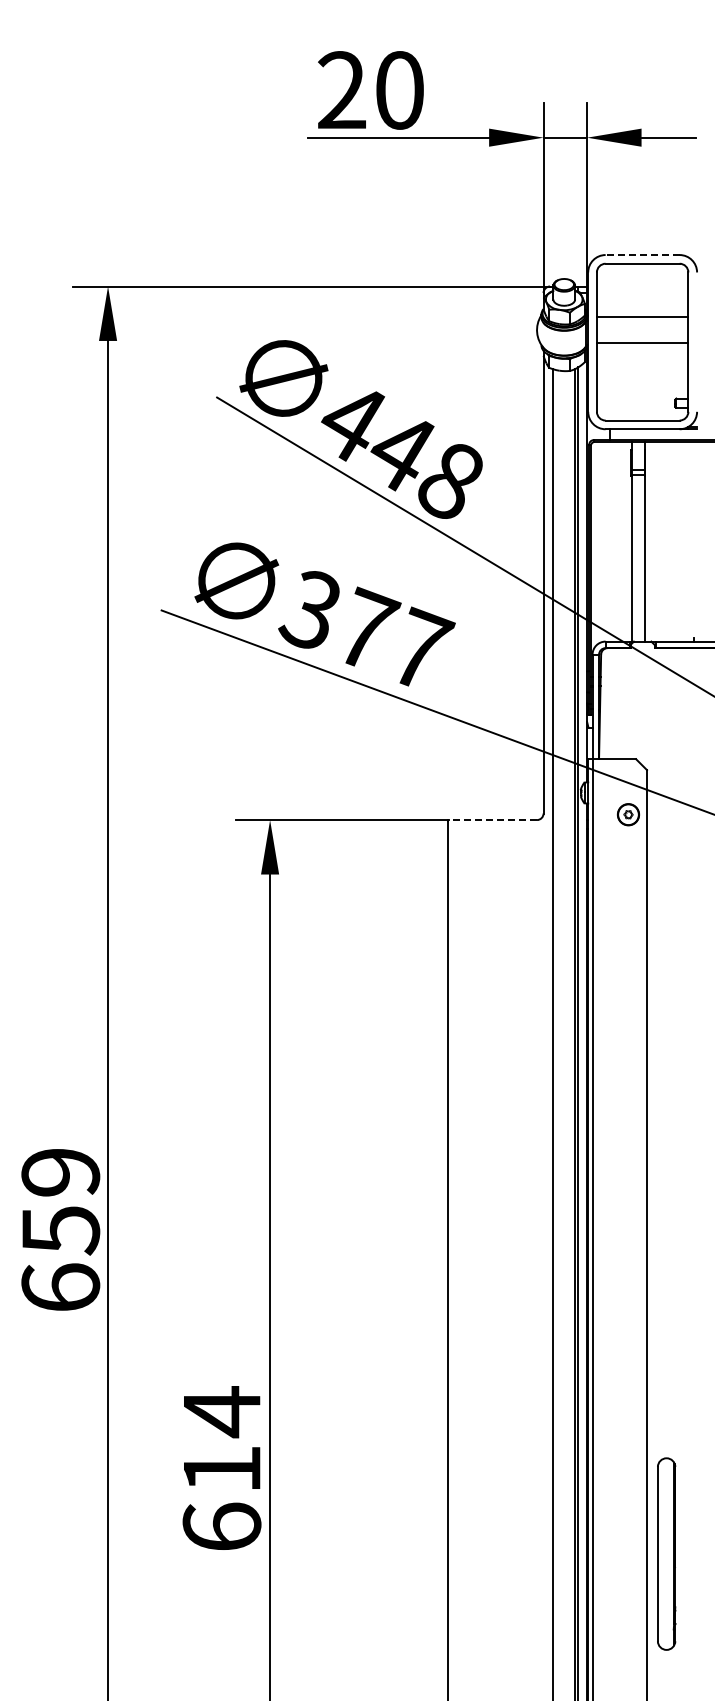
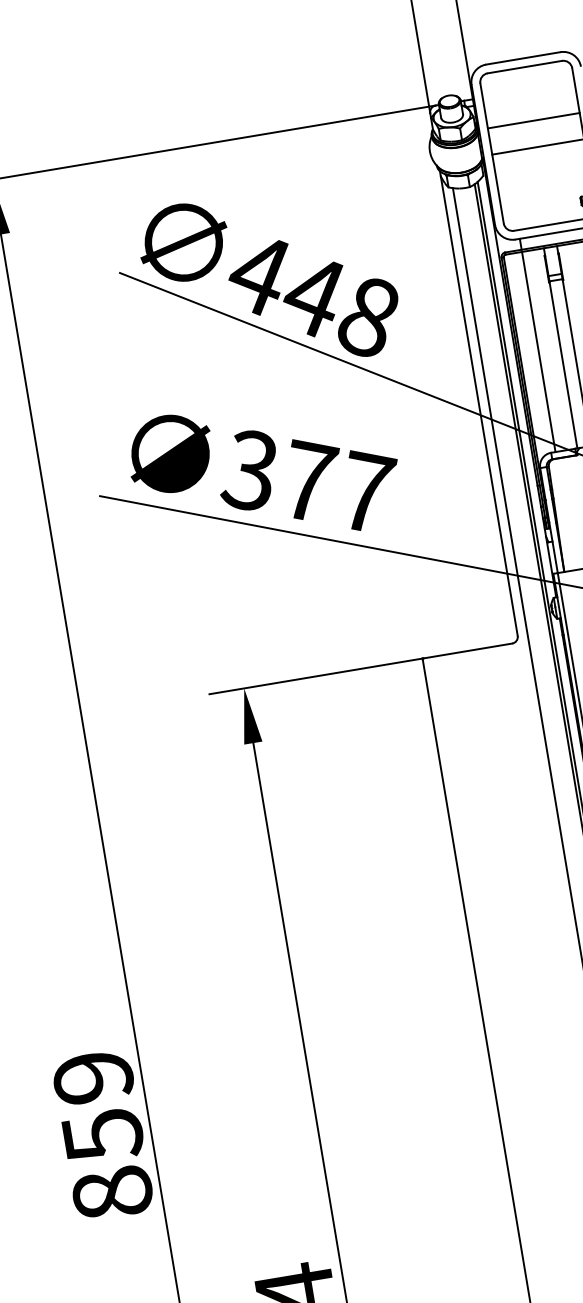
line: (642, 255) -> (523, 58), dashed -> solid
line: (609, 541) -> (538, 351), added
line: (492, 820) -> (467, 651), dashed -> solid
text: (60, 1287) -> (112, 1193), 659 -> 859

